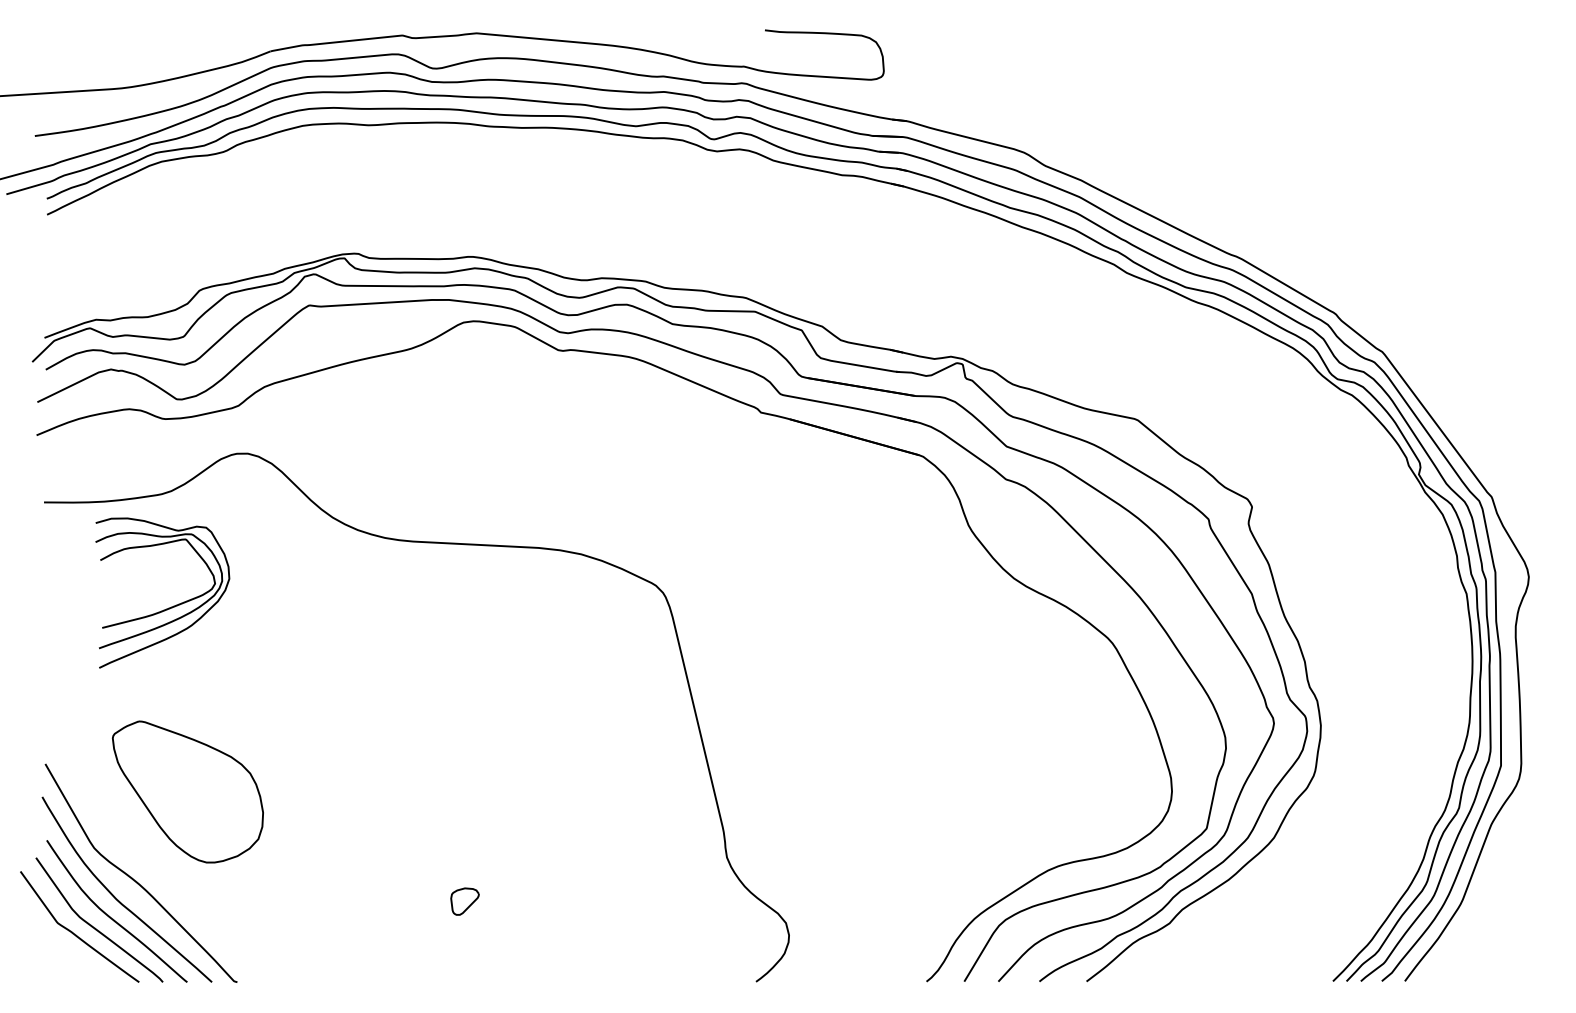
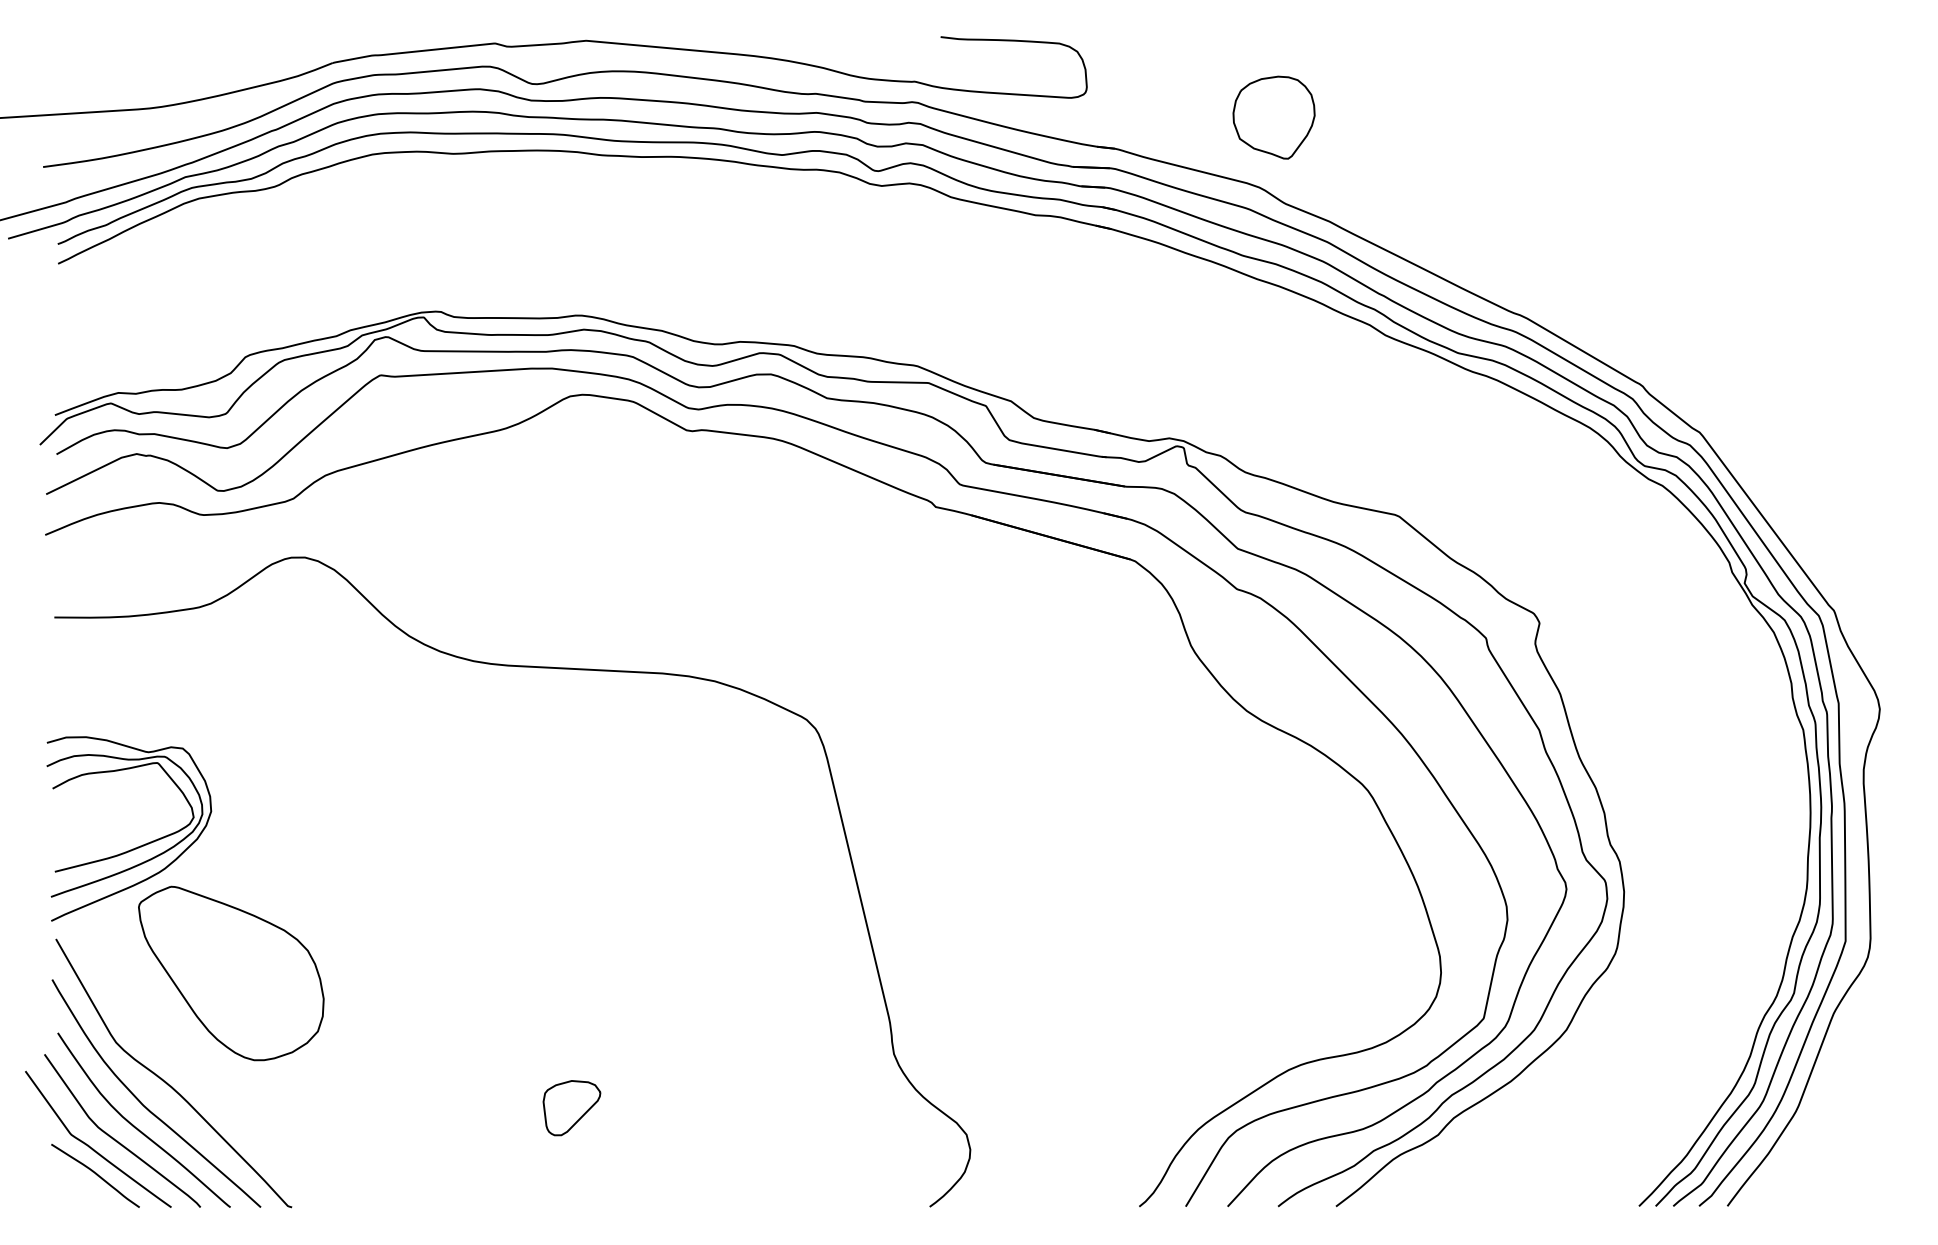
part: (1035, 95) -> (1273, 117), added
part: (169, 607) -> (137, 846), moved
part: (464, 901) -> (571, 1108), size x1.67
curve: (77, 955) -> (95, 1174), added

